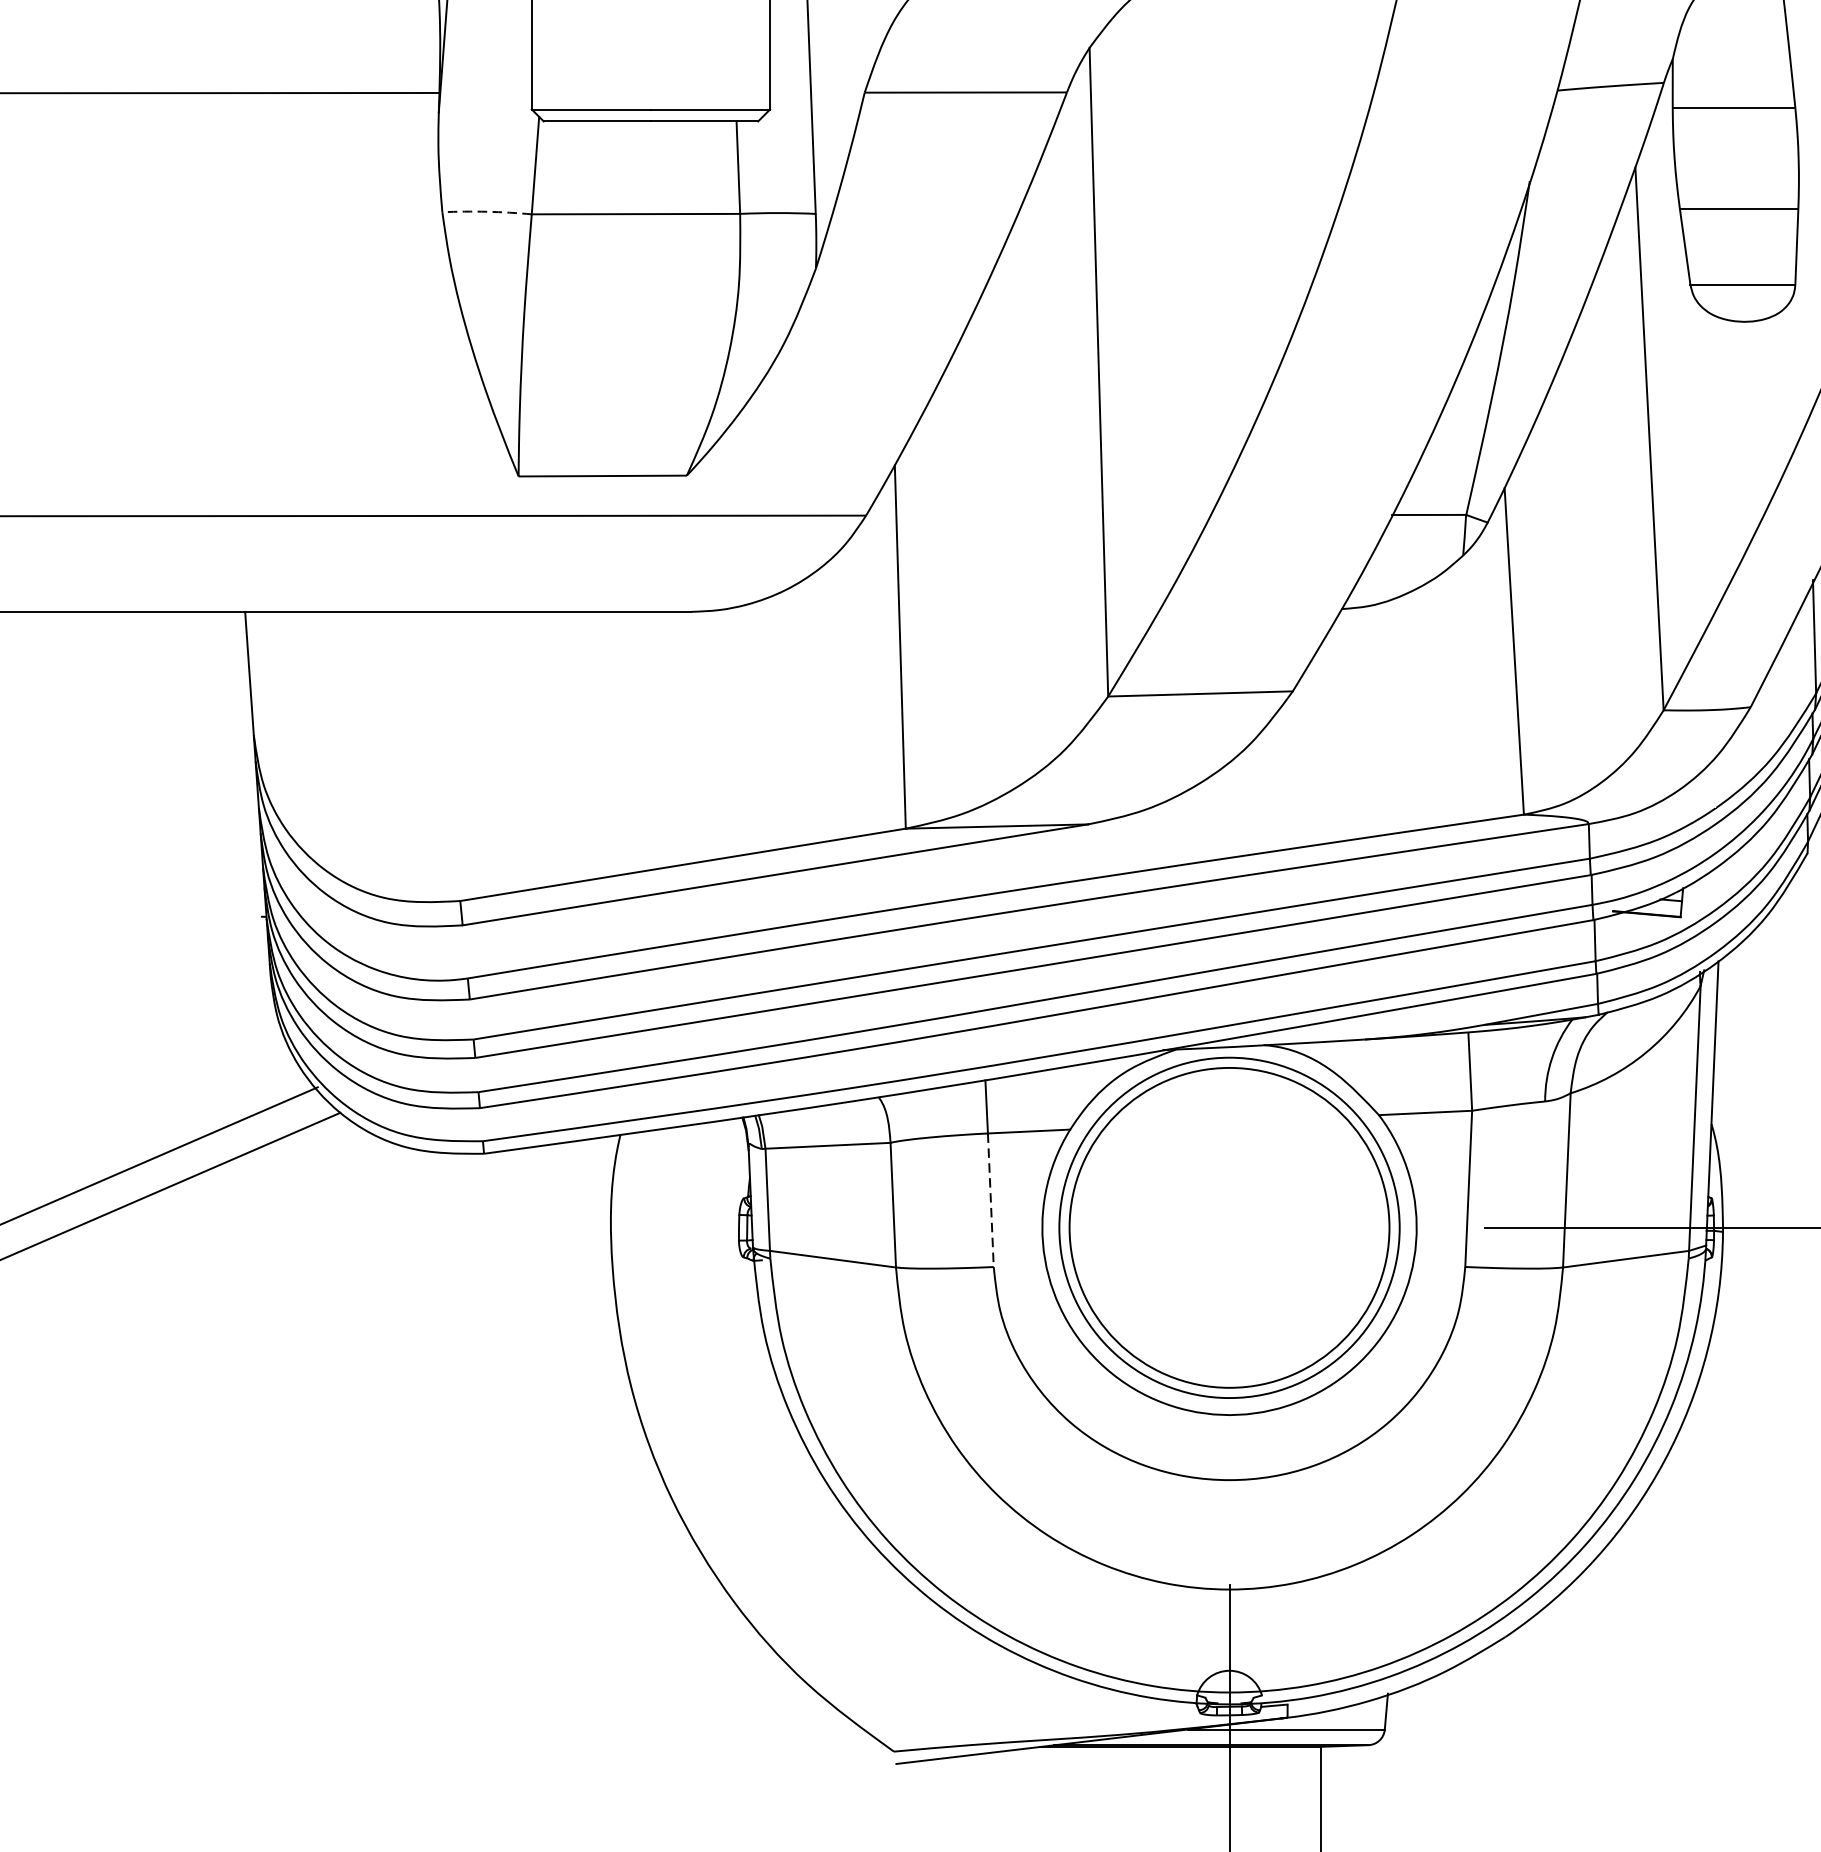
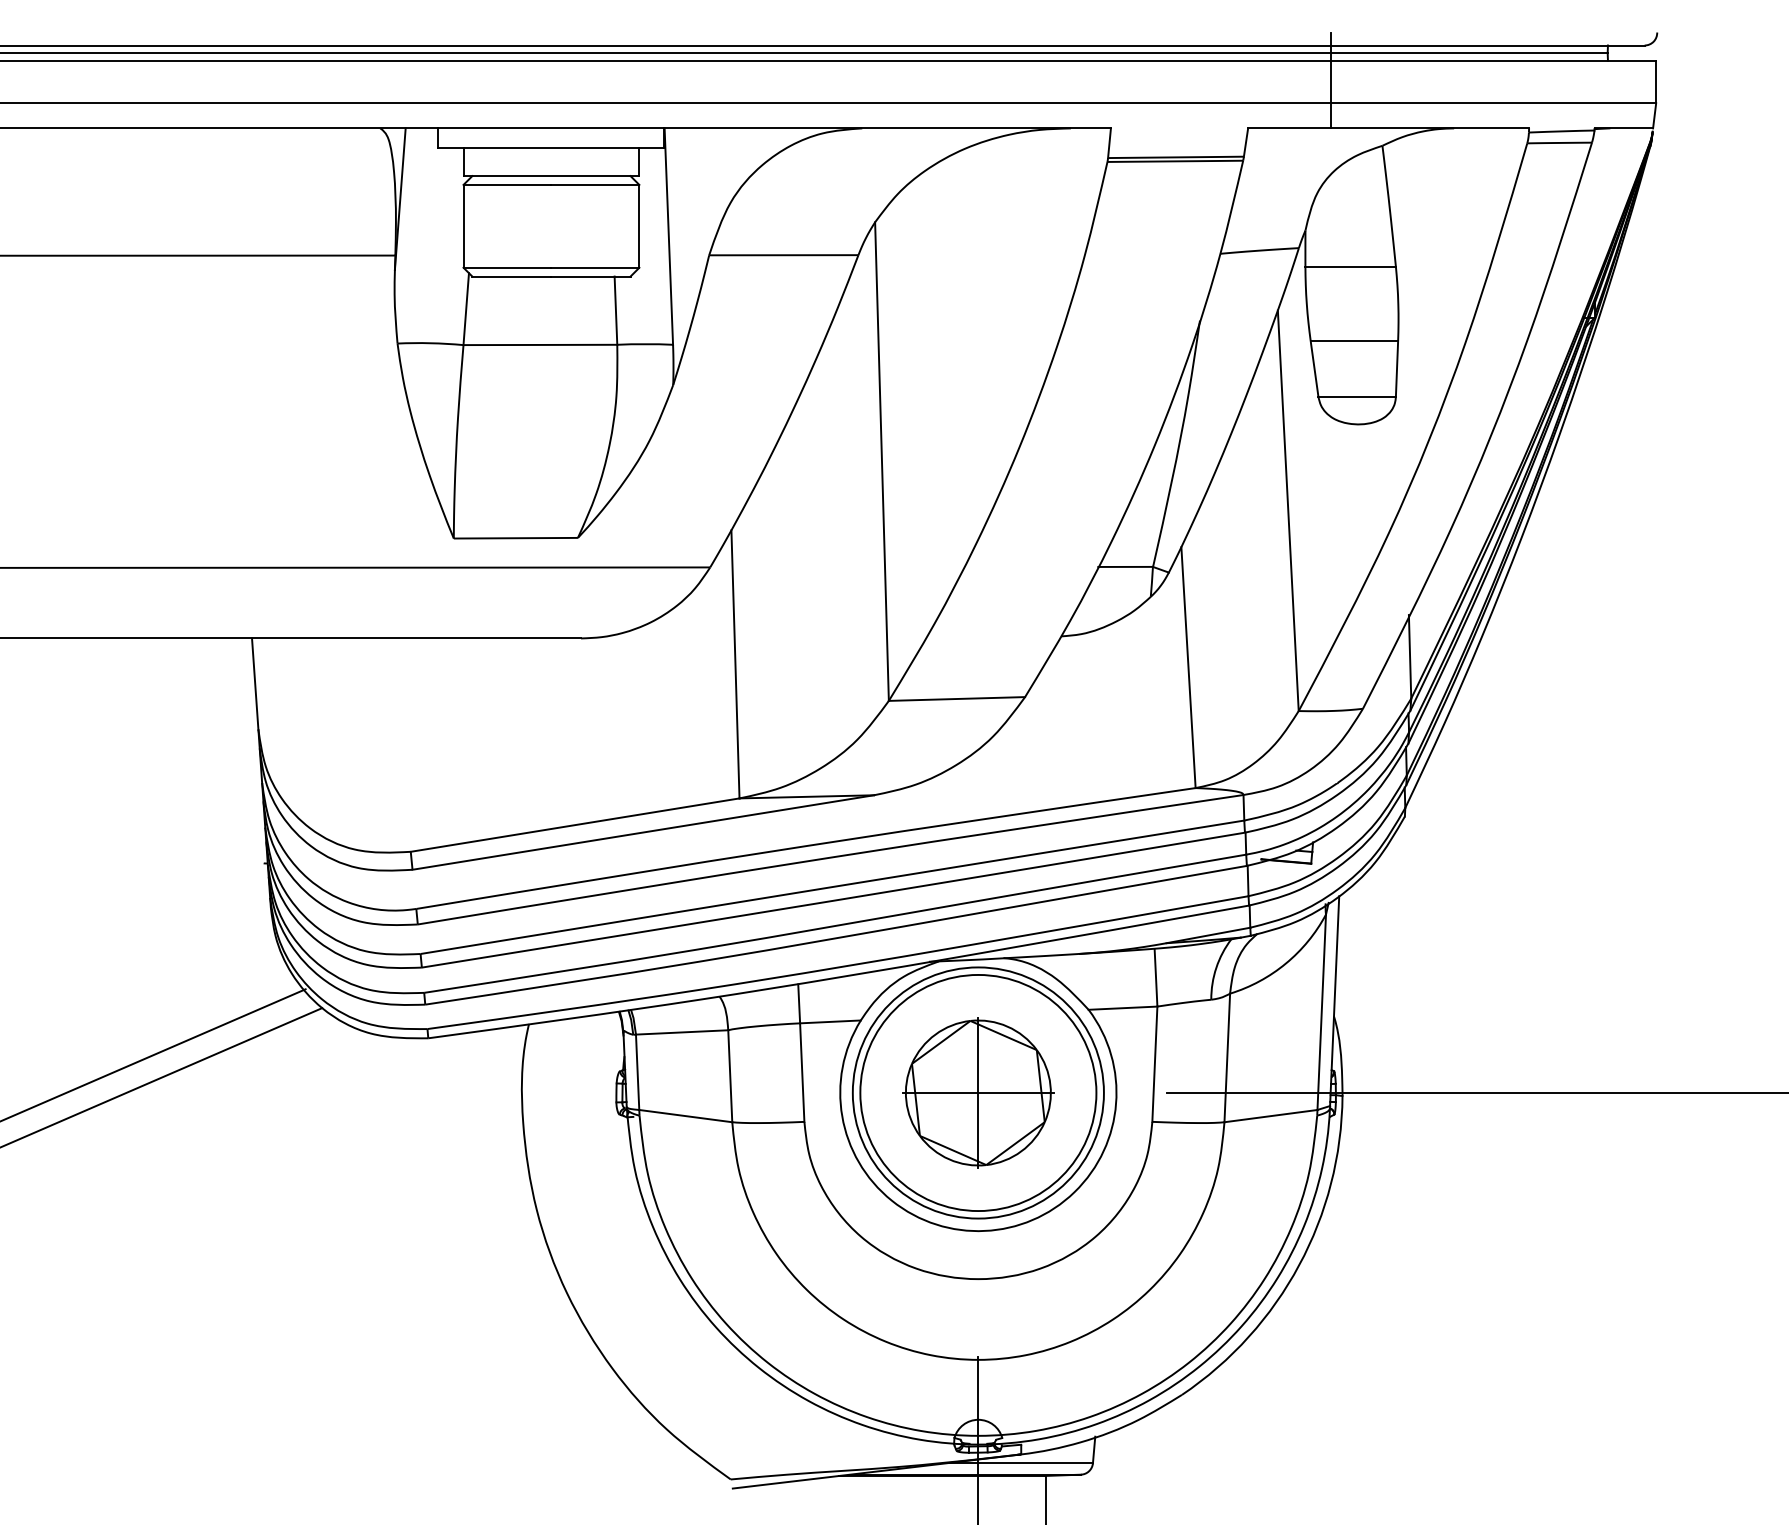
arc: (487, 212) -> (430, 343), dashed -> solid
line: (991, 1201) -> (802, 1073), dashed -> solid
part: (1229, 1227) -> (978, 1092), added

